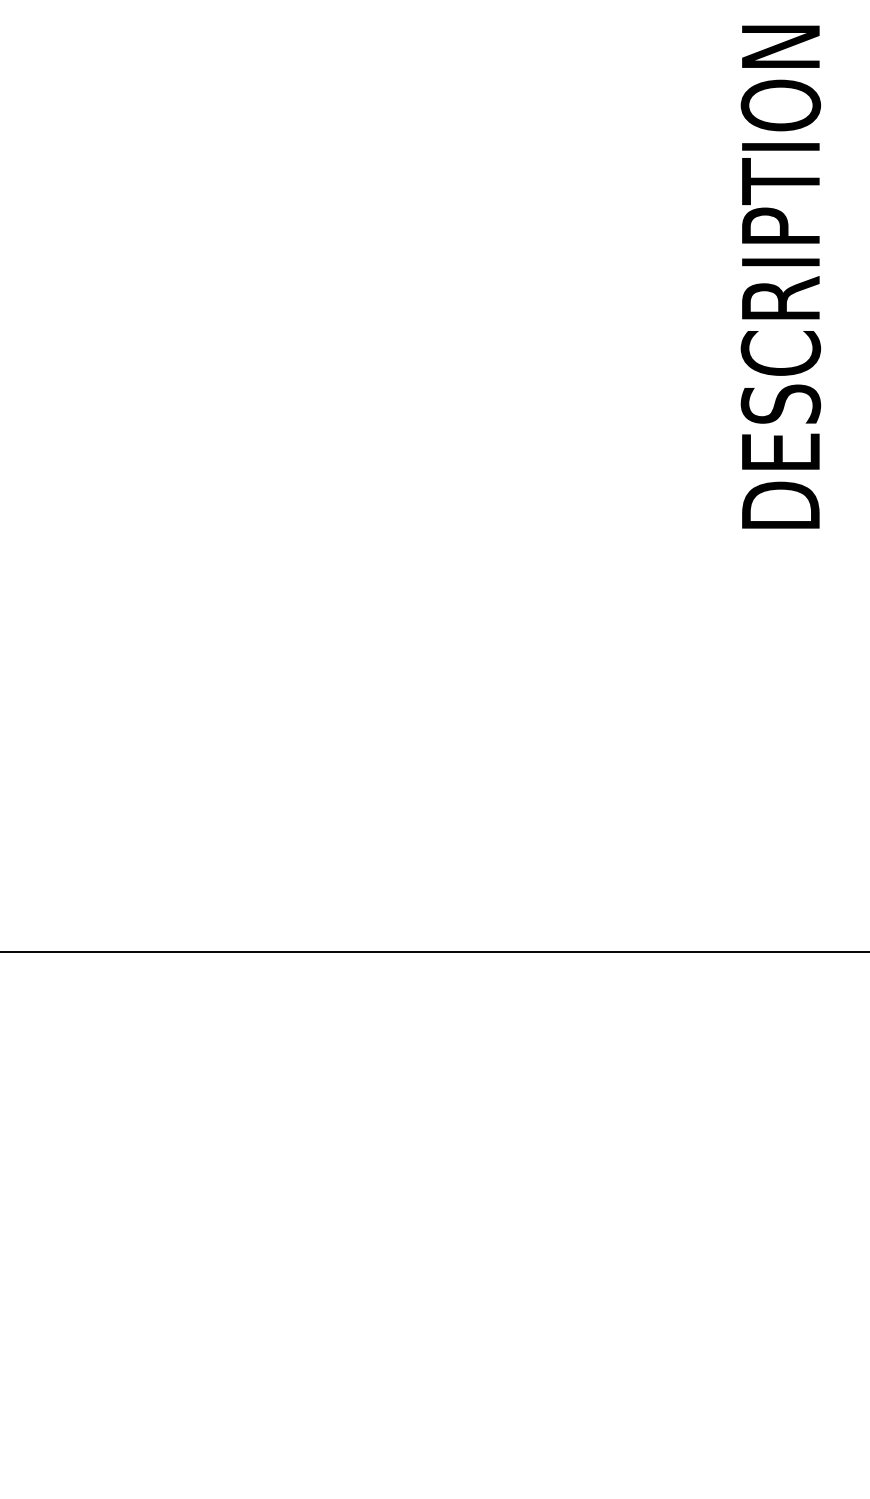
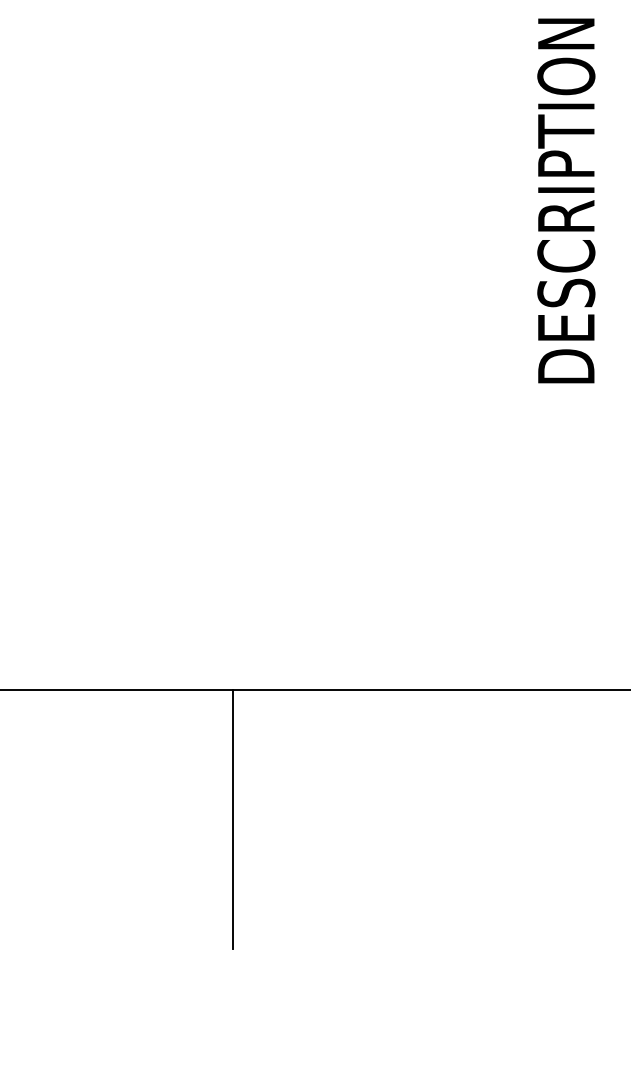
line: (321, 1130) -> (233, 819), added

